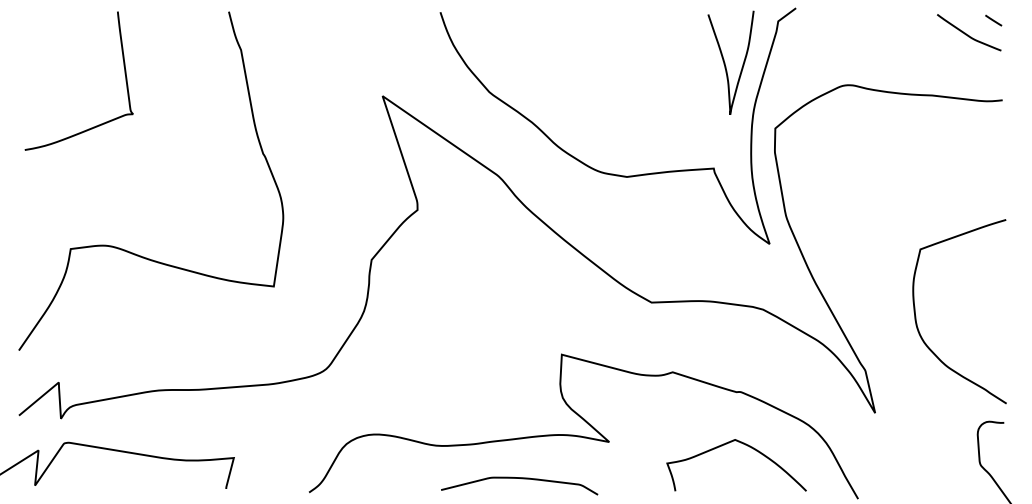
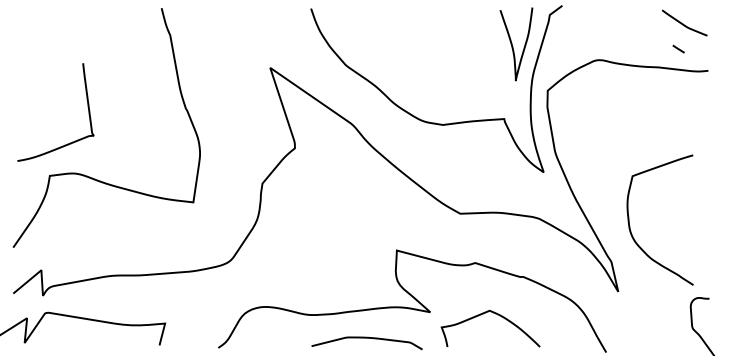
line: (993, 20) -> (678, 49), moved
curve: (124, 74) -> (87, 107), moved
curve: (916, 316) -> (629, 223), moved
curve: (745, 445) -> (496, 314), moved

